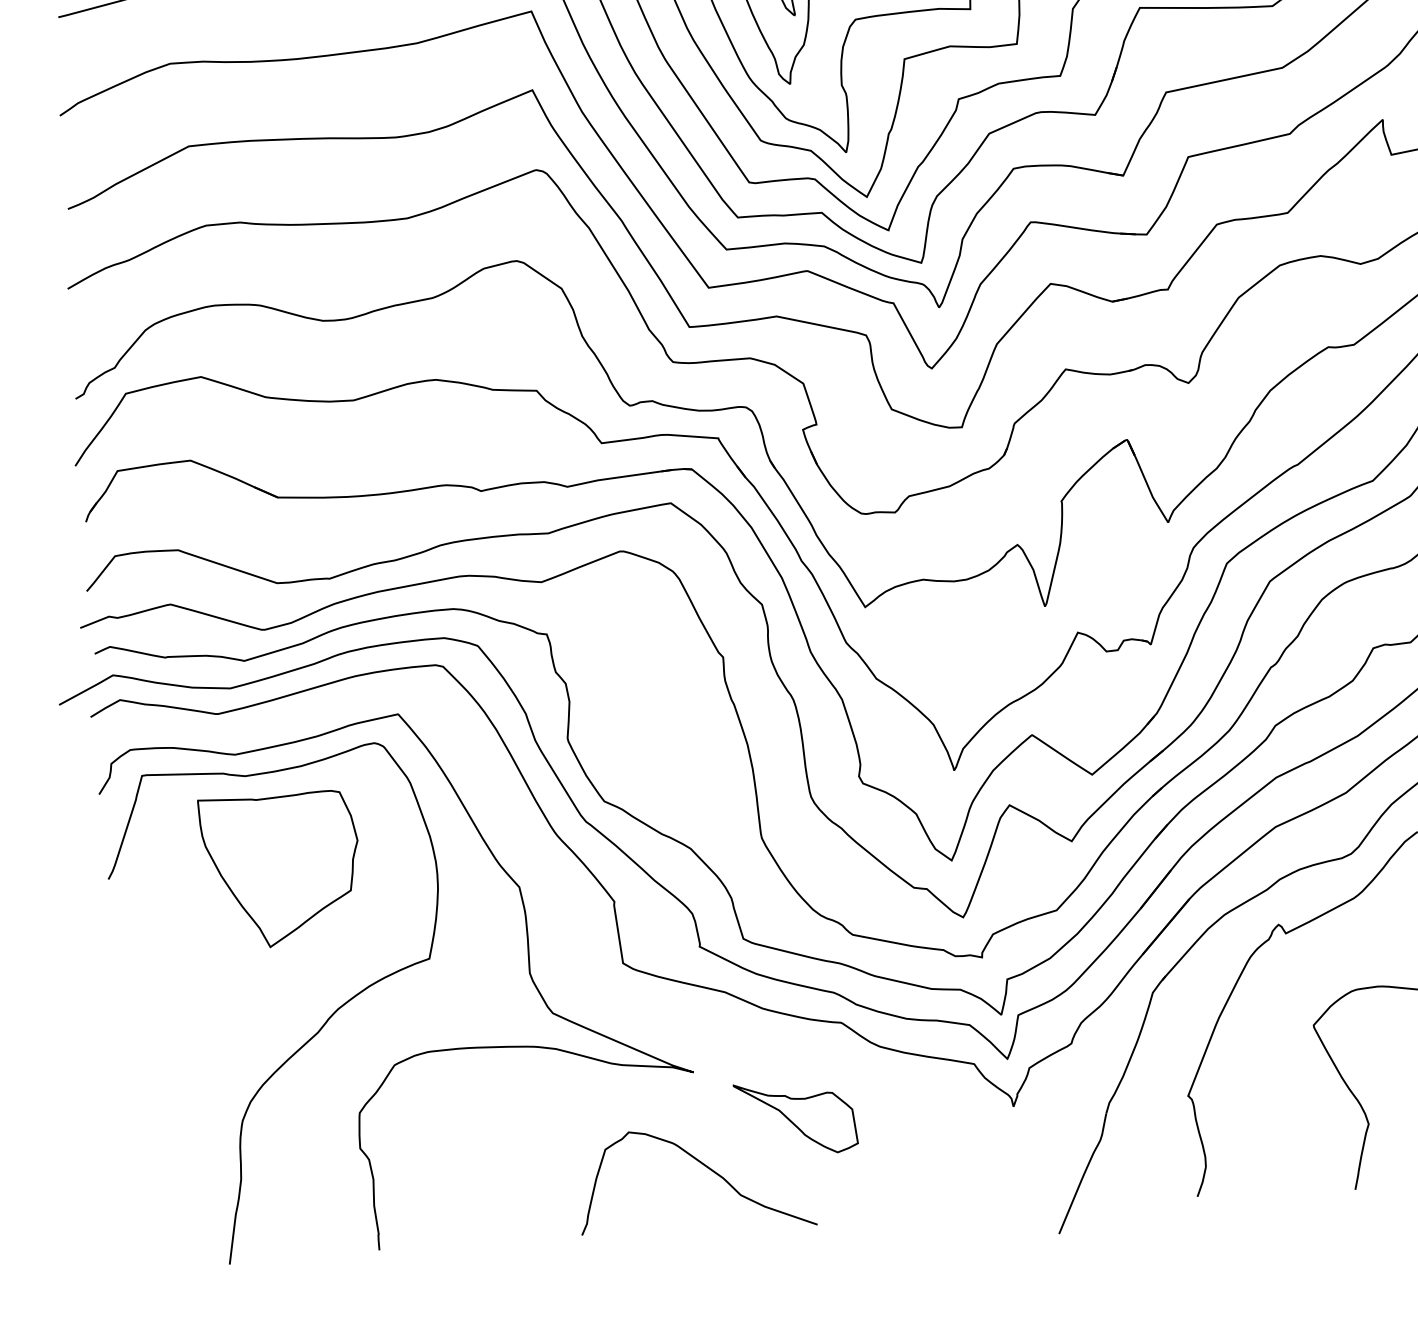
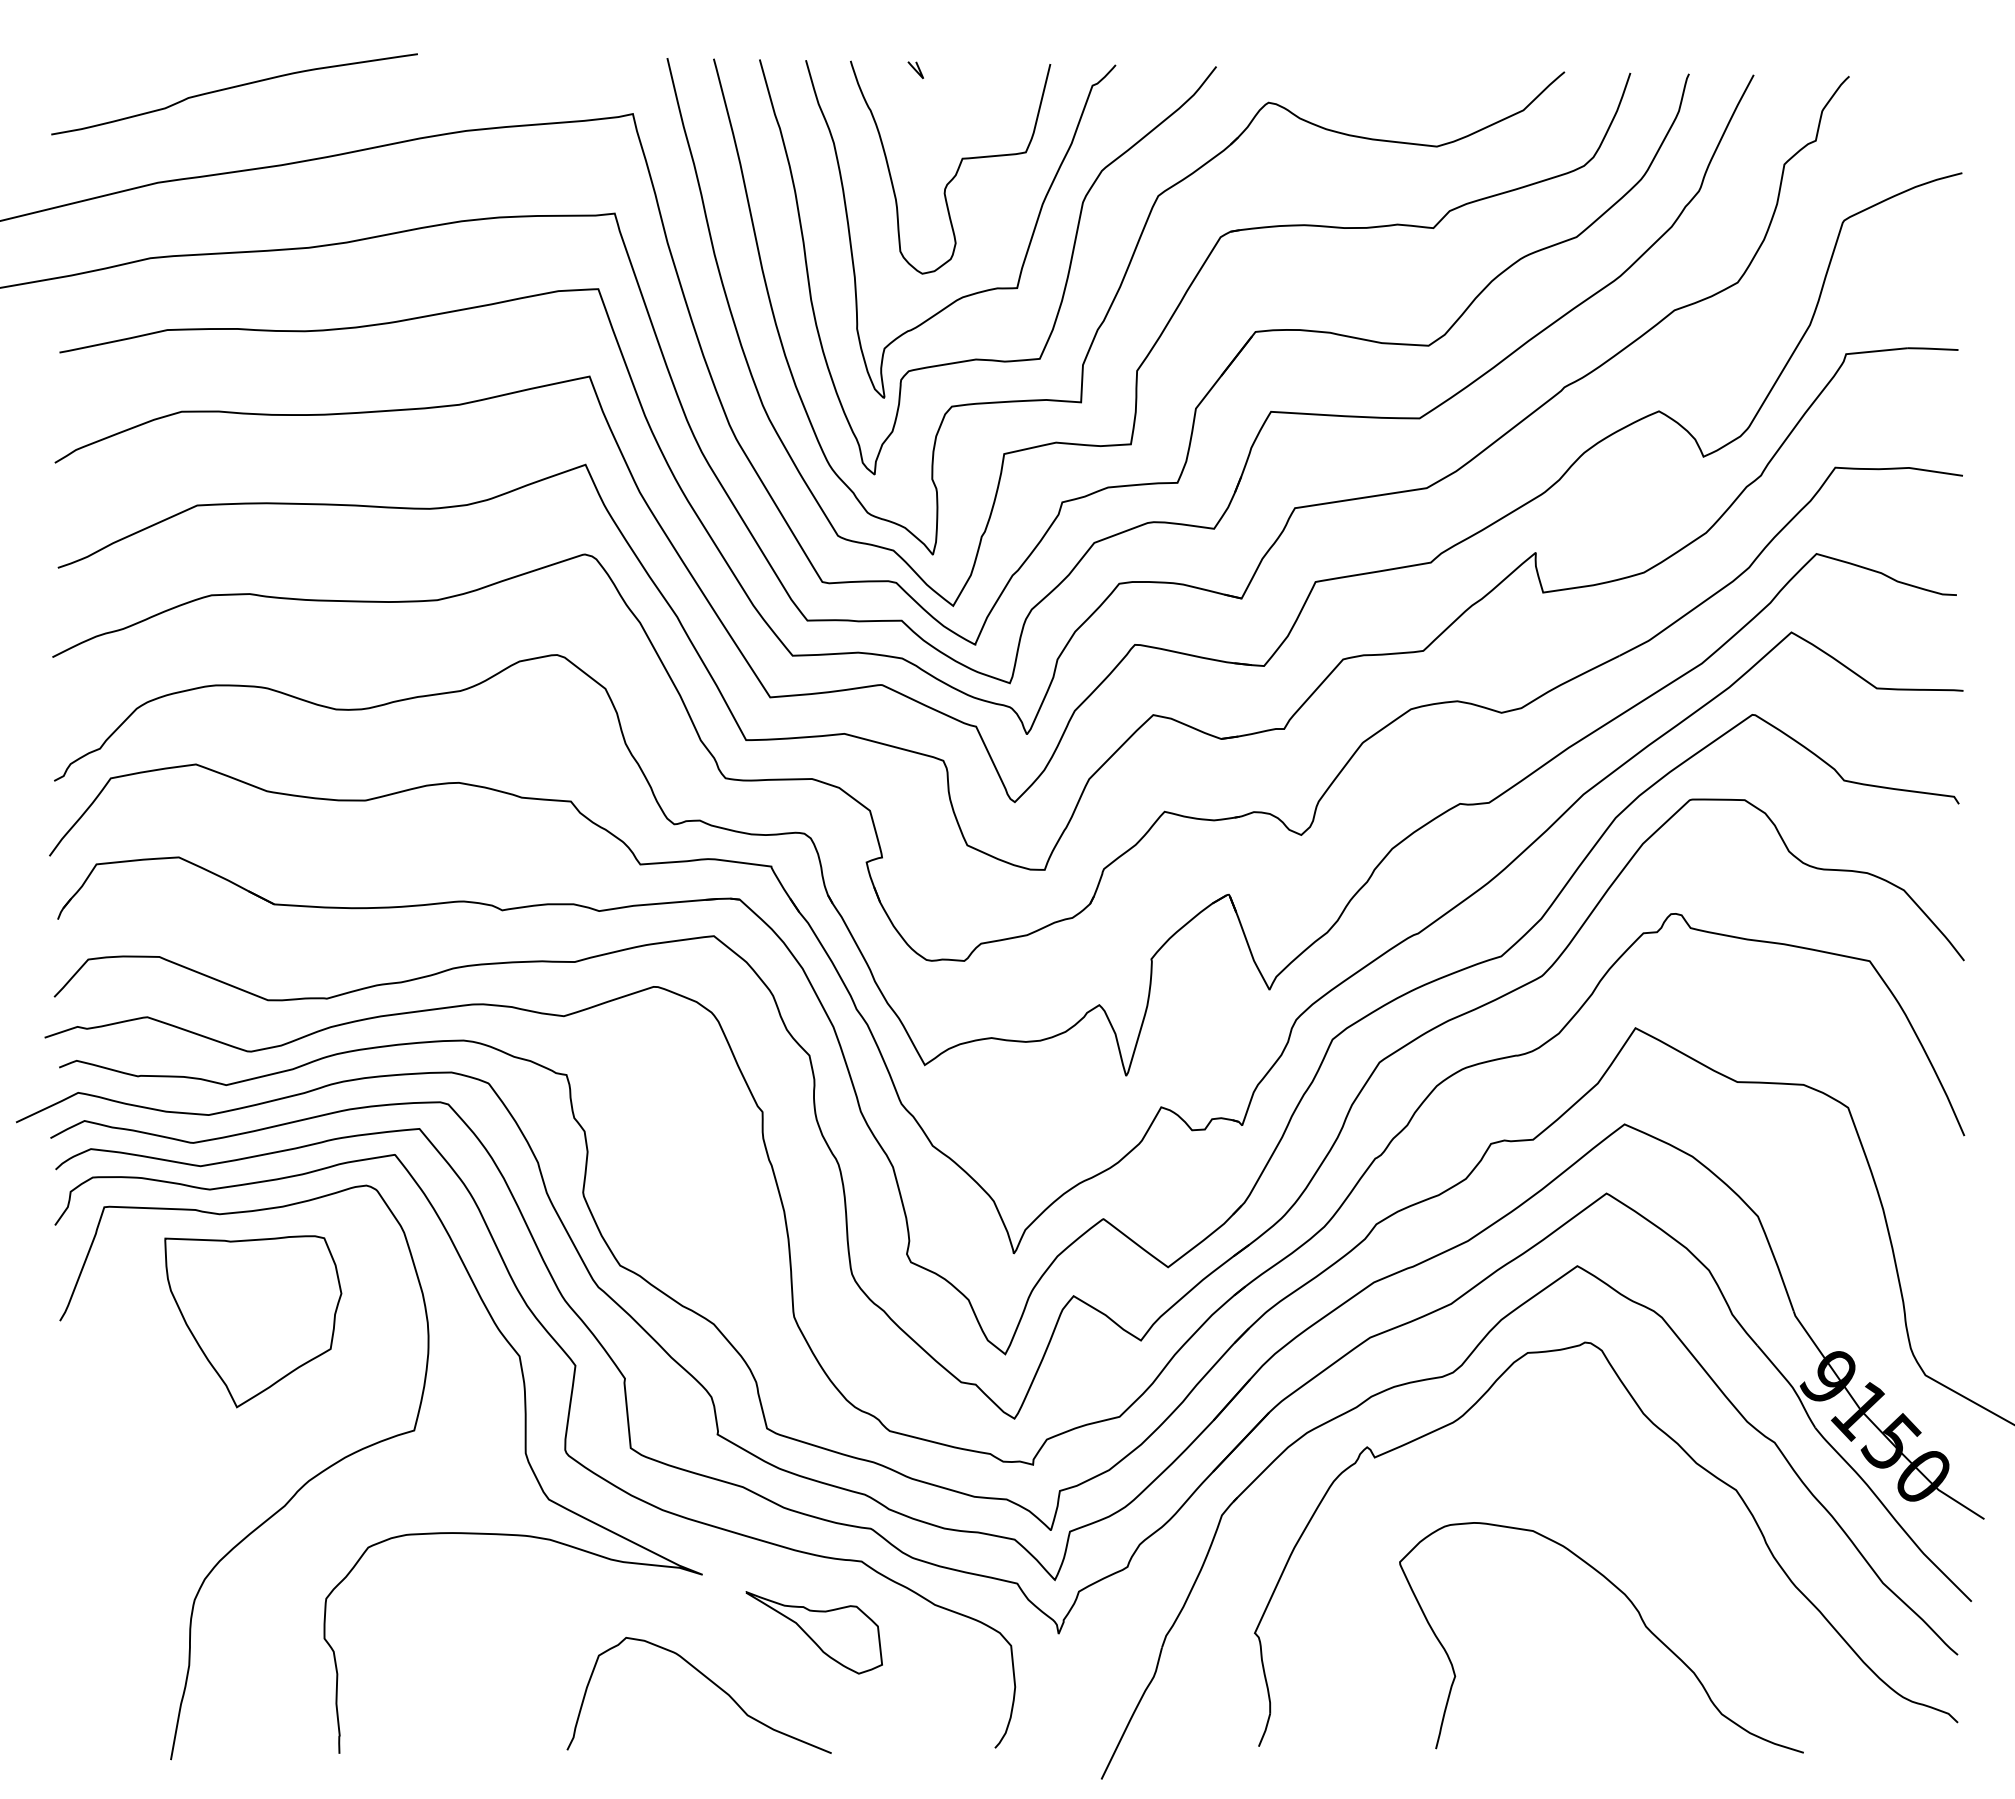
curve: (563, 958) -> (564, 1438), added

